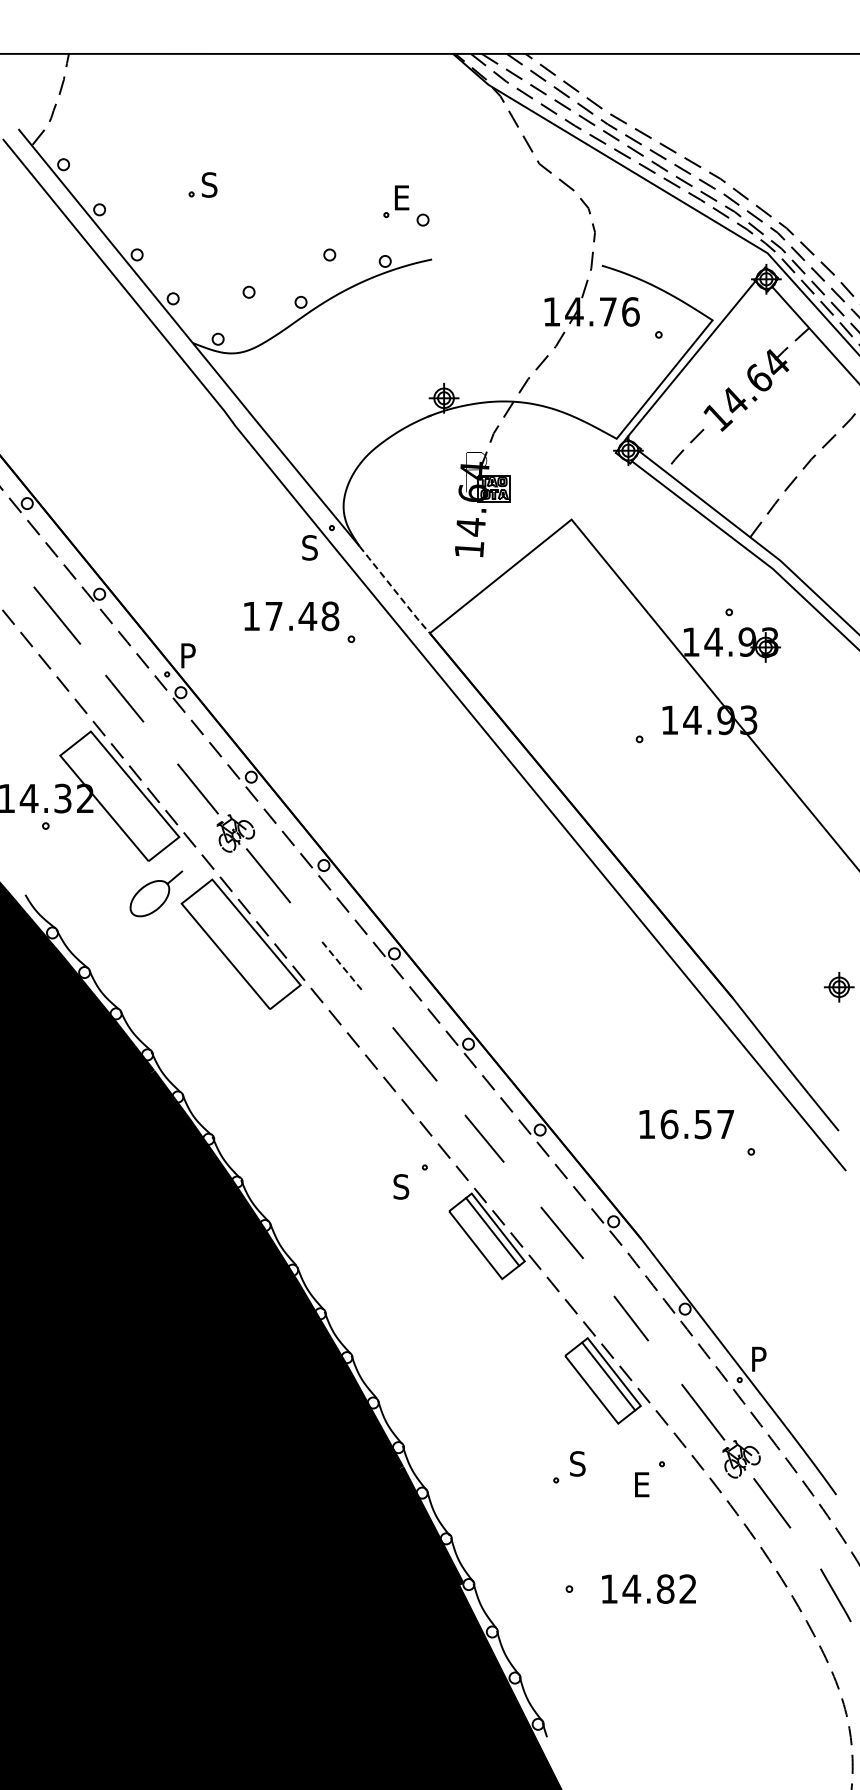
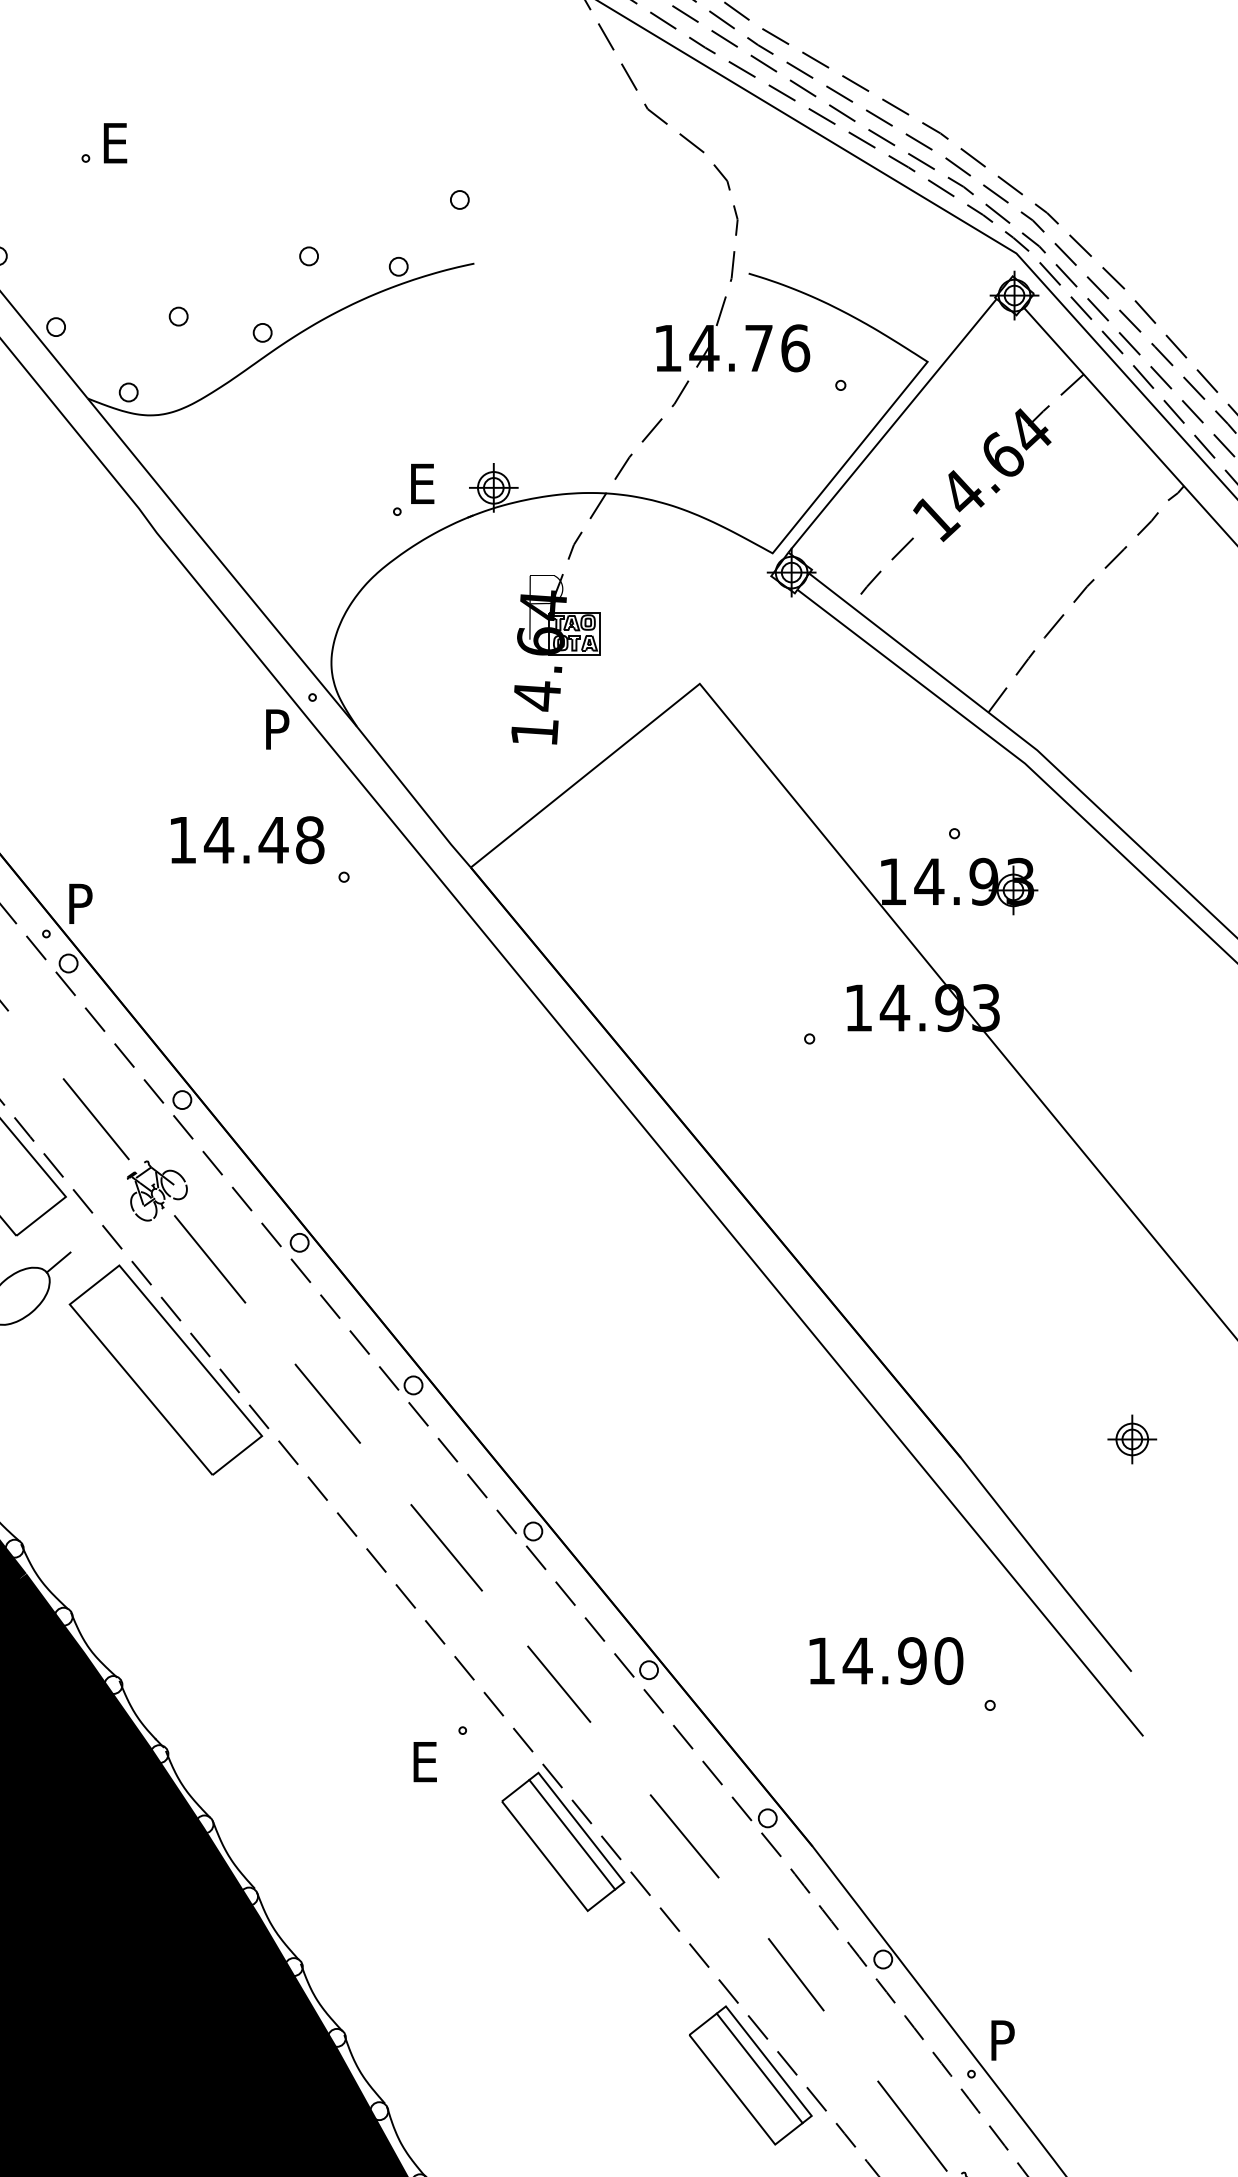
text: (209, 184) -> (114, 142), S -> E
part: (396, 201) -> (413, 489), moved
text: (309, 547) -> (276, 728), S -> P
line: (394, 590) -> (413, 798), dashed -> solid
text: (273, 616) -> (218, 840), 17.48 -> 14.48
line: (340, 964) -> (326, 1402), dashed -> solid
text: (697, 1124) -> (903, 1661), 16.57 -> 14.90
text: (401, 1186) -> (424, 1761), S -> E

